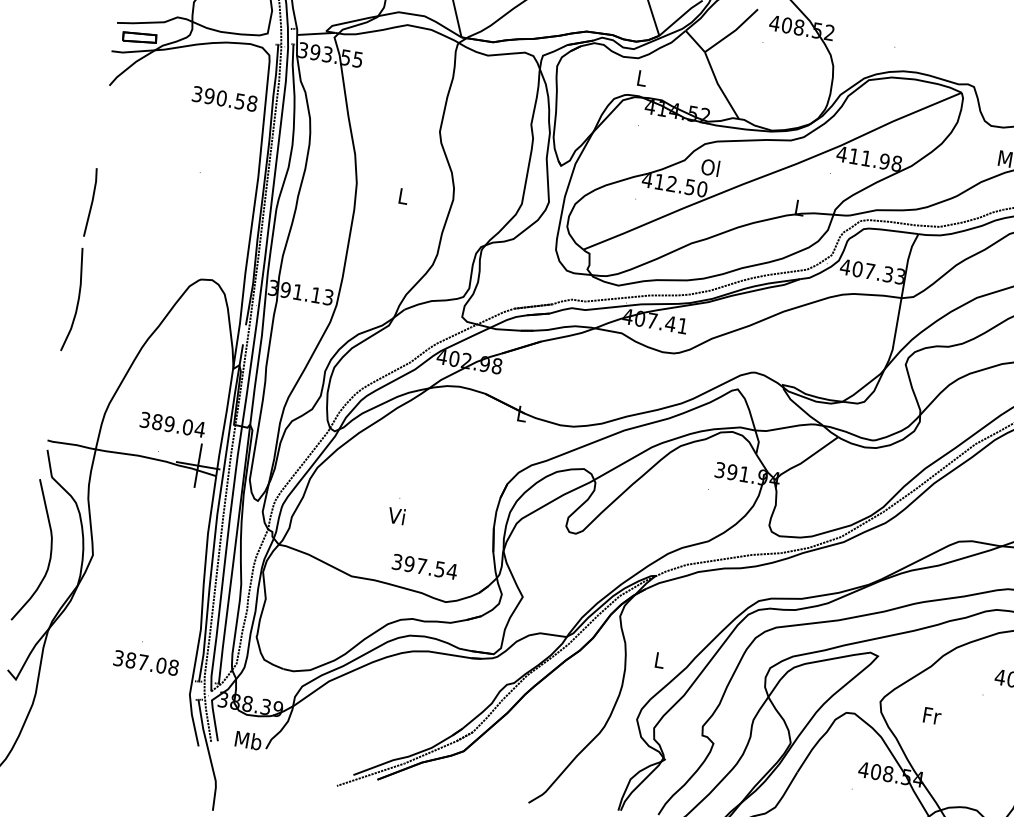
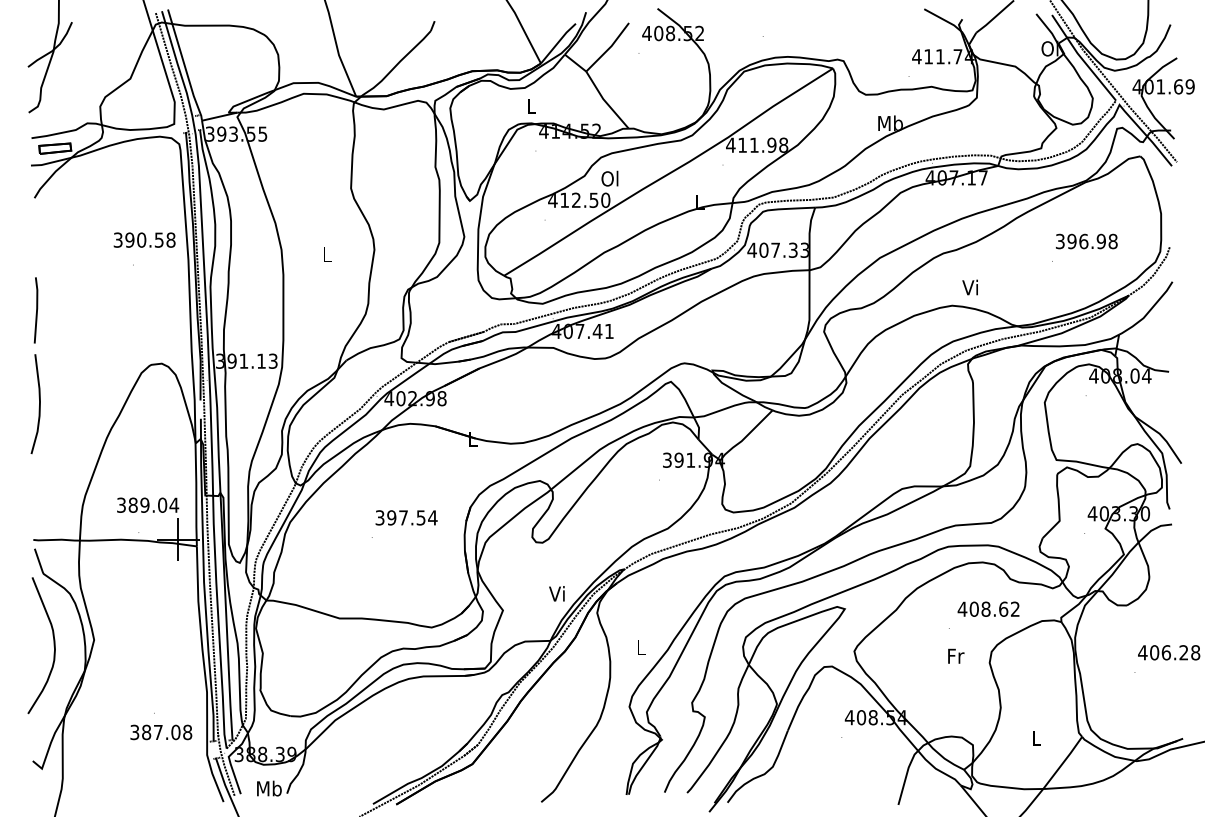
text: (224, 98) -> (144, 239), moved
text: (396, 515) -> (556, 593), moved
text: (424, 566) -> (406, 517), moved
text: (932, 715) -> (956, 655), moved

